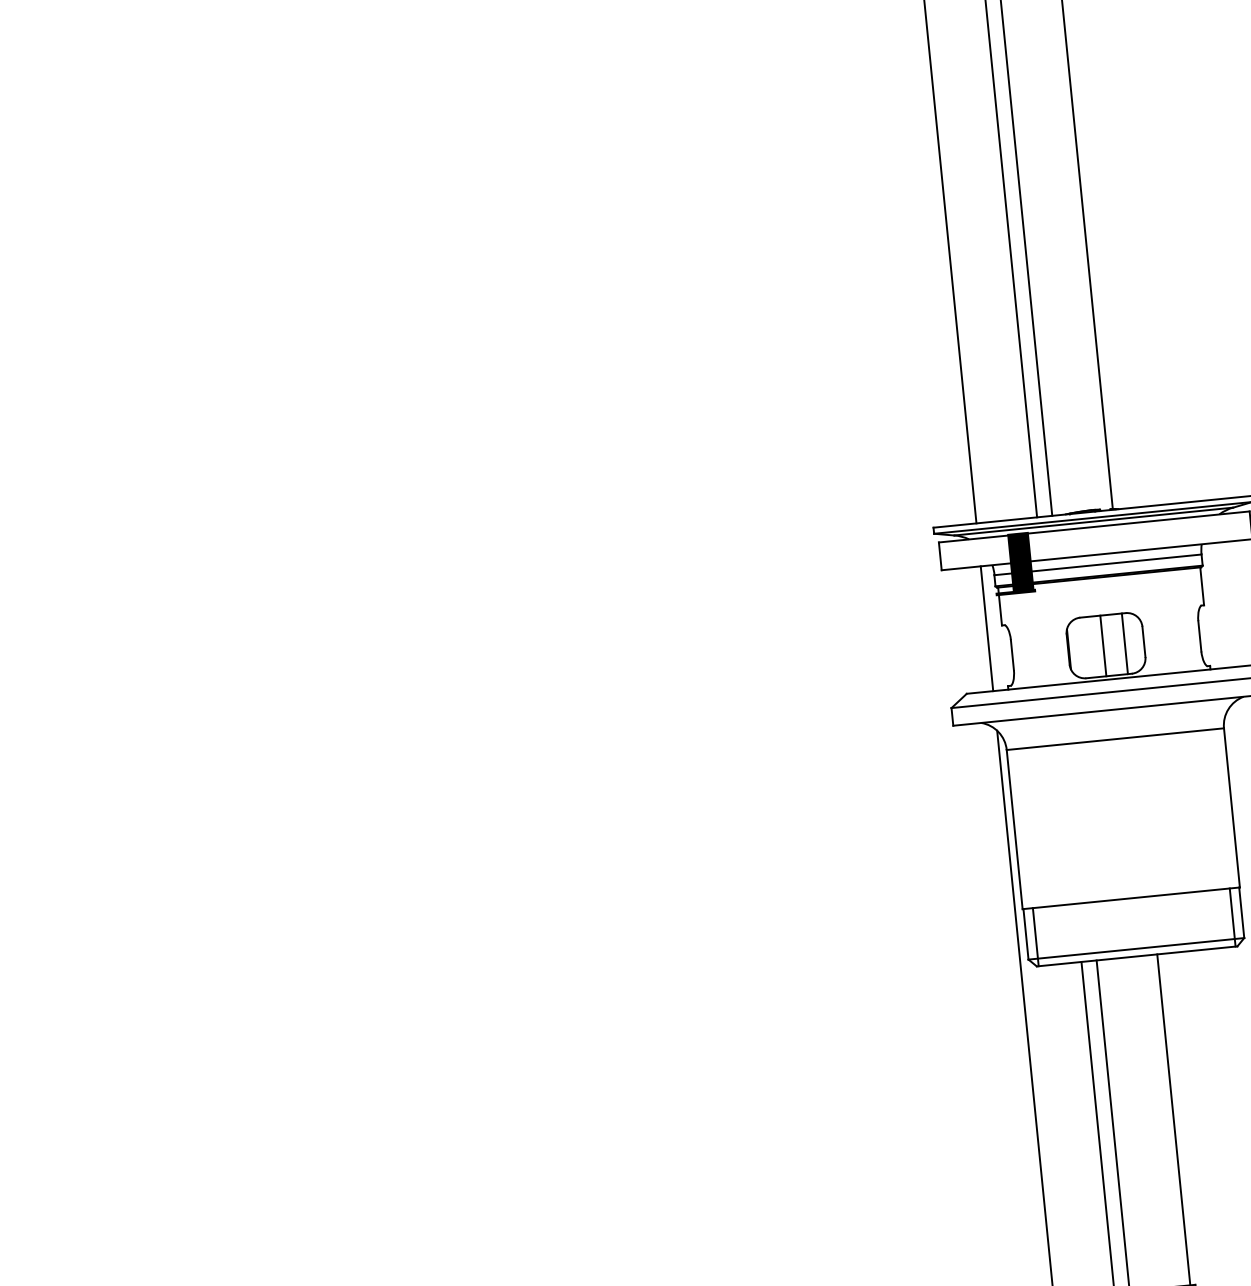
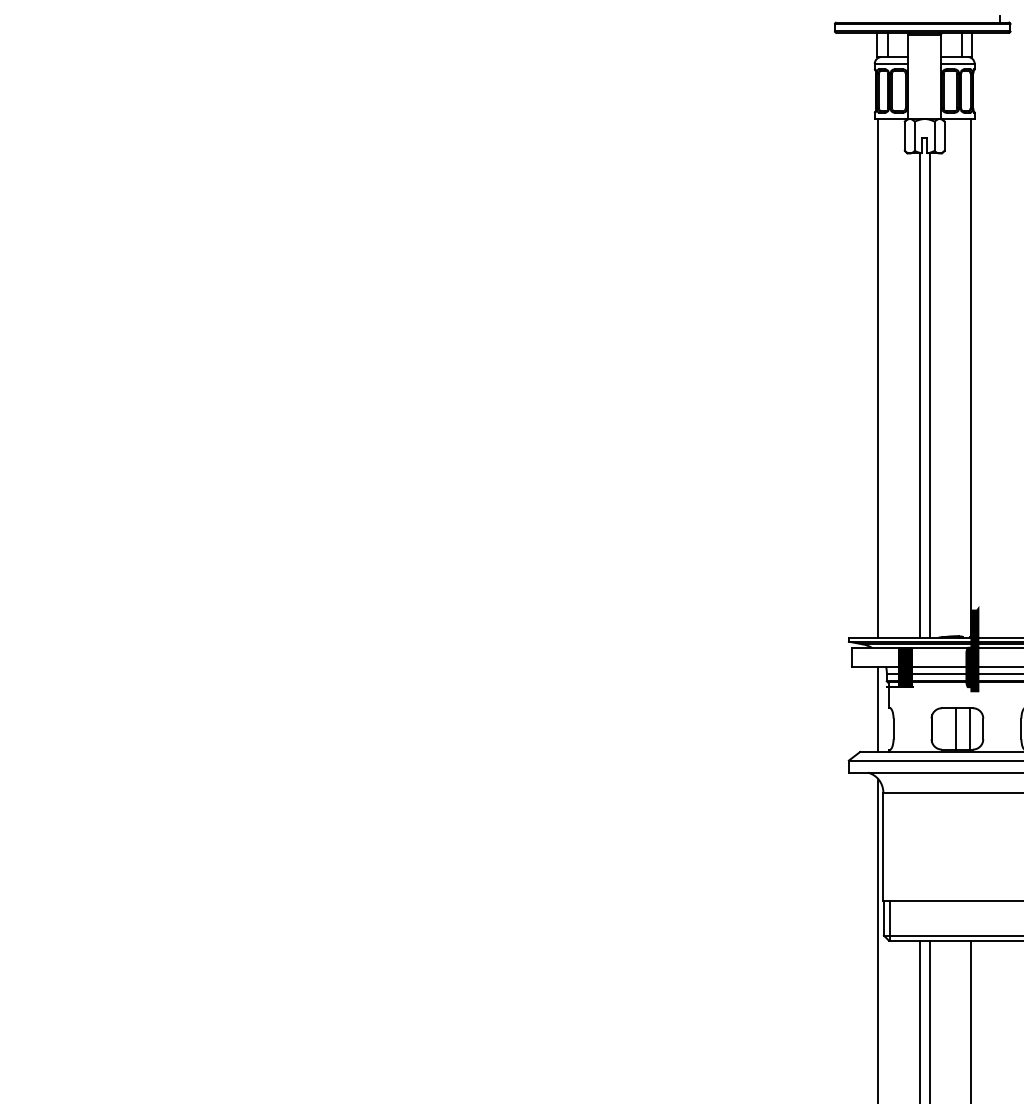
fill: (1116, 525) -> (972, 648), added

